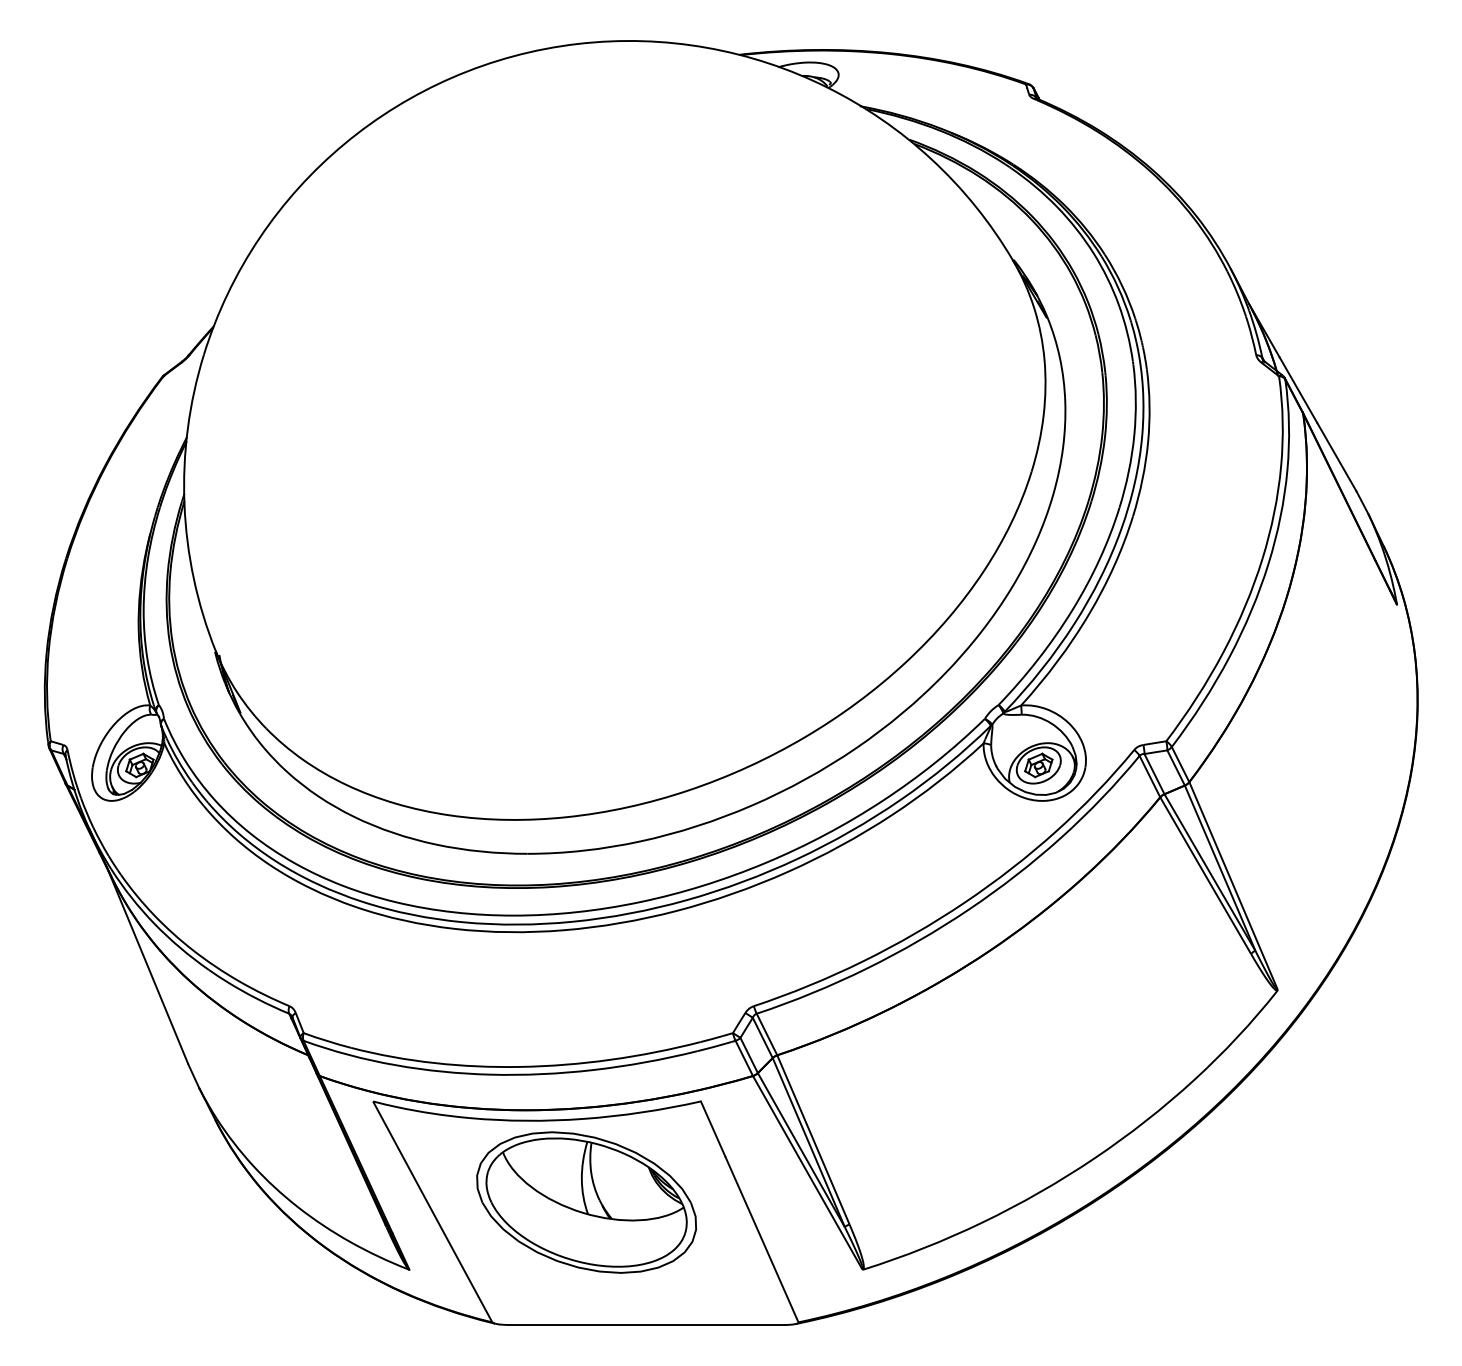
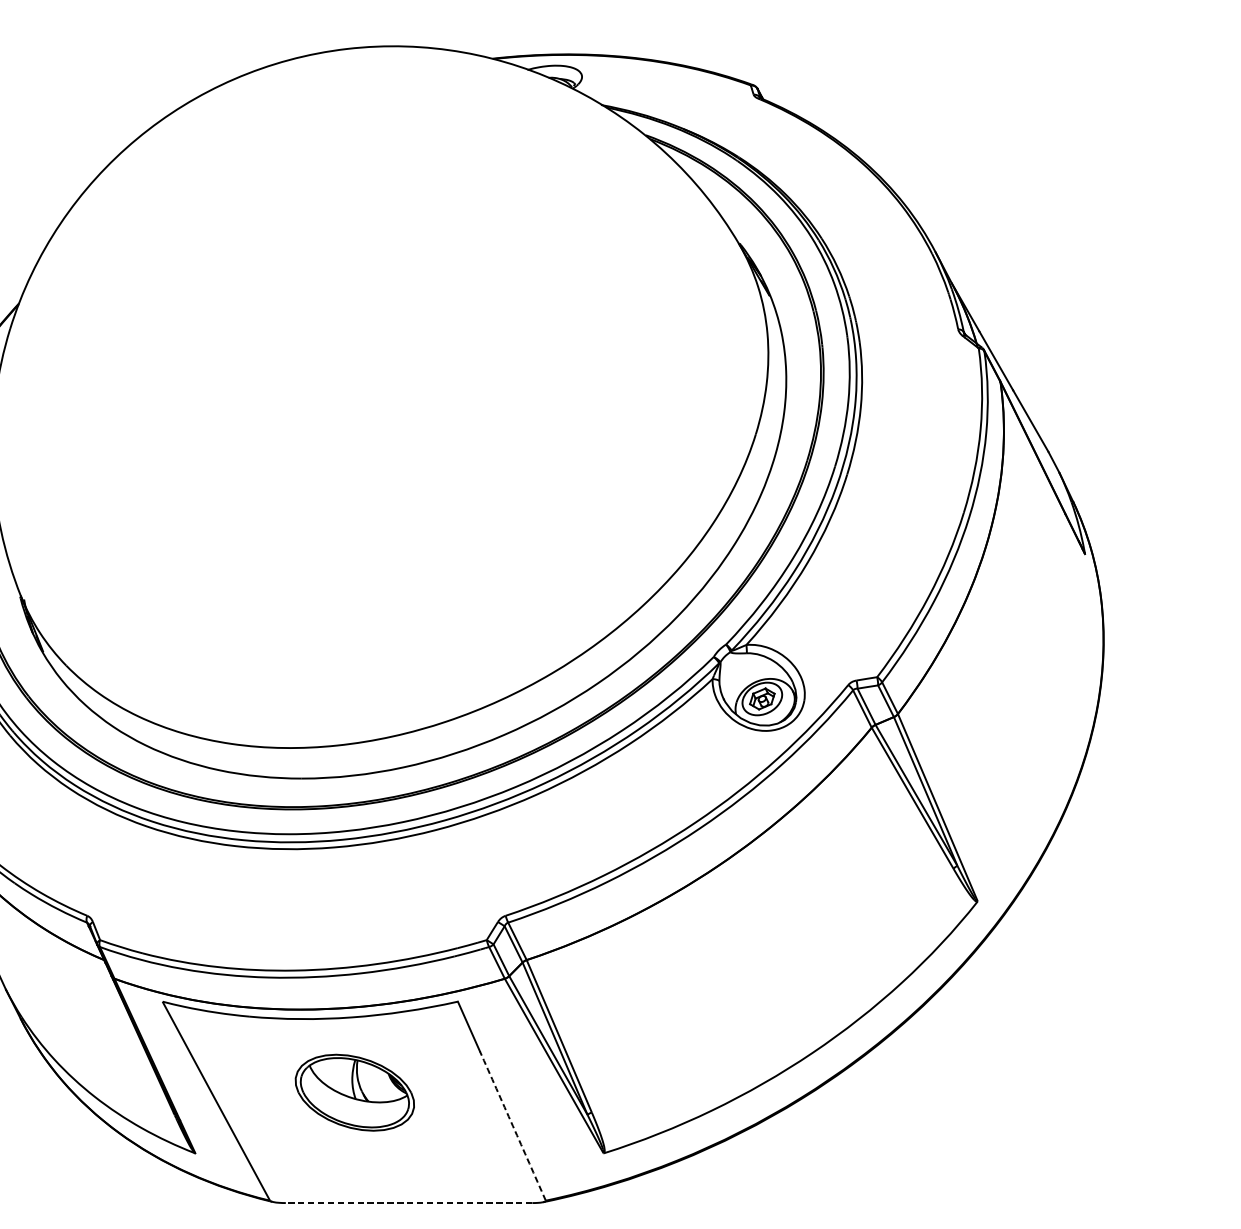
part: (586, 1202) -> (354, 1092), size x0.6
arc: (761, 1239) -> (512, 1126), solid -> dashed
line: (646, 1324) -> (408, 1202), solid -> dashed

